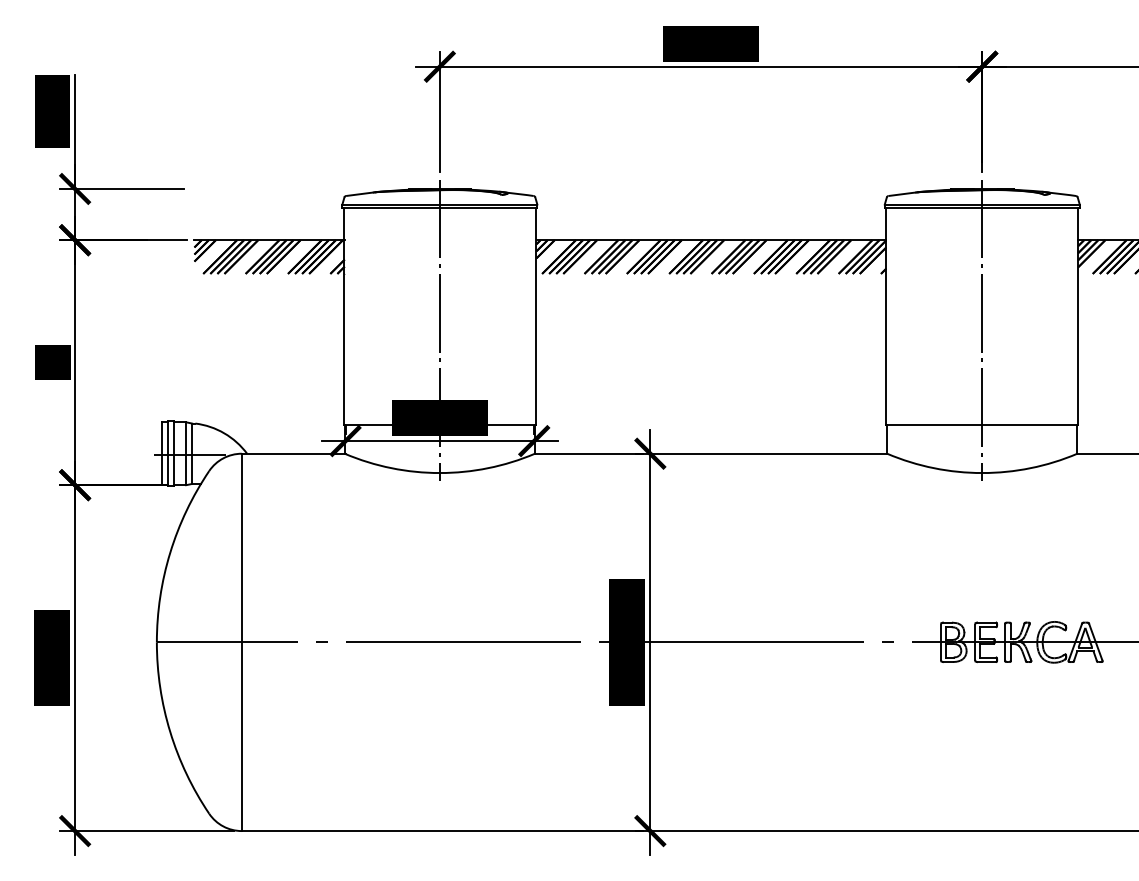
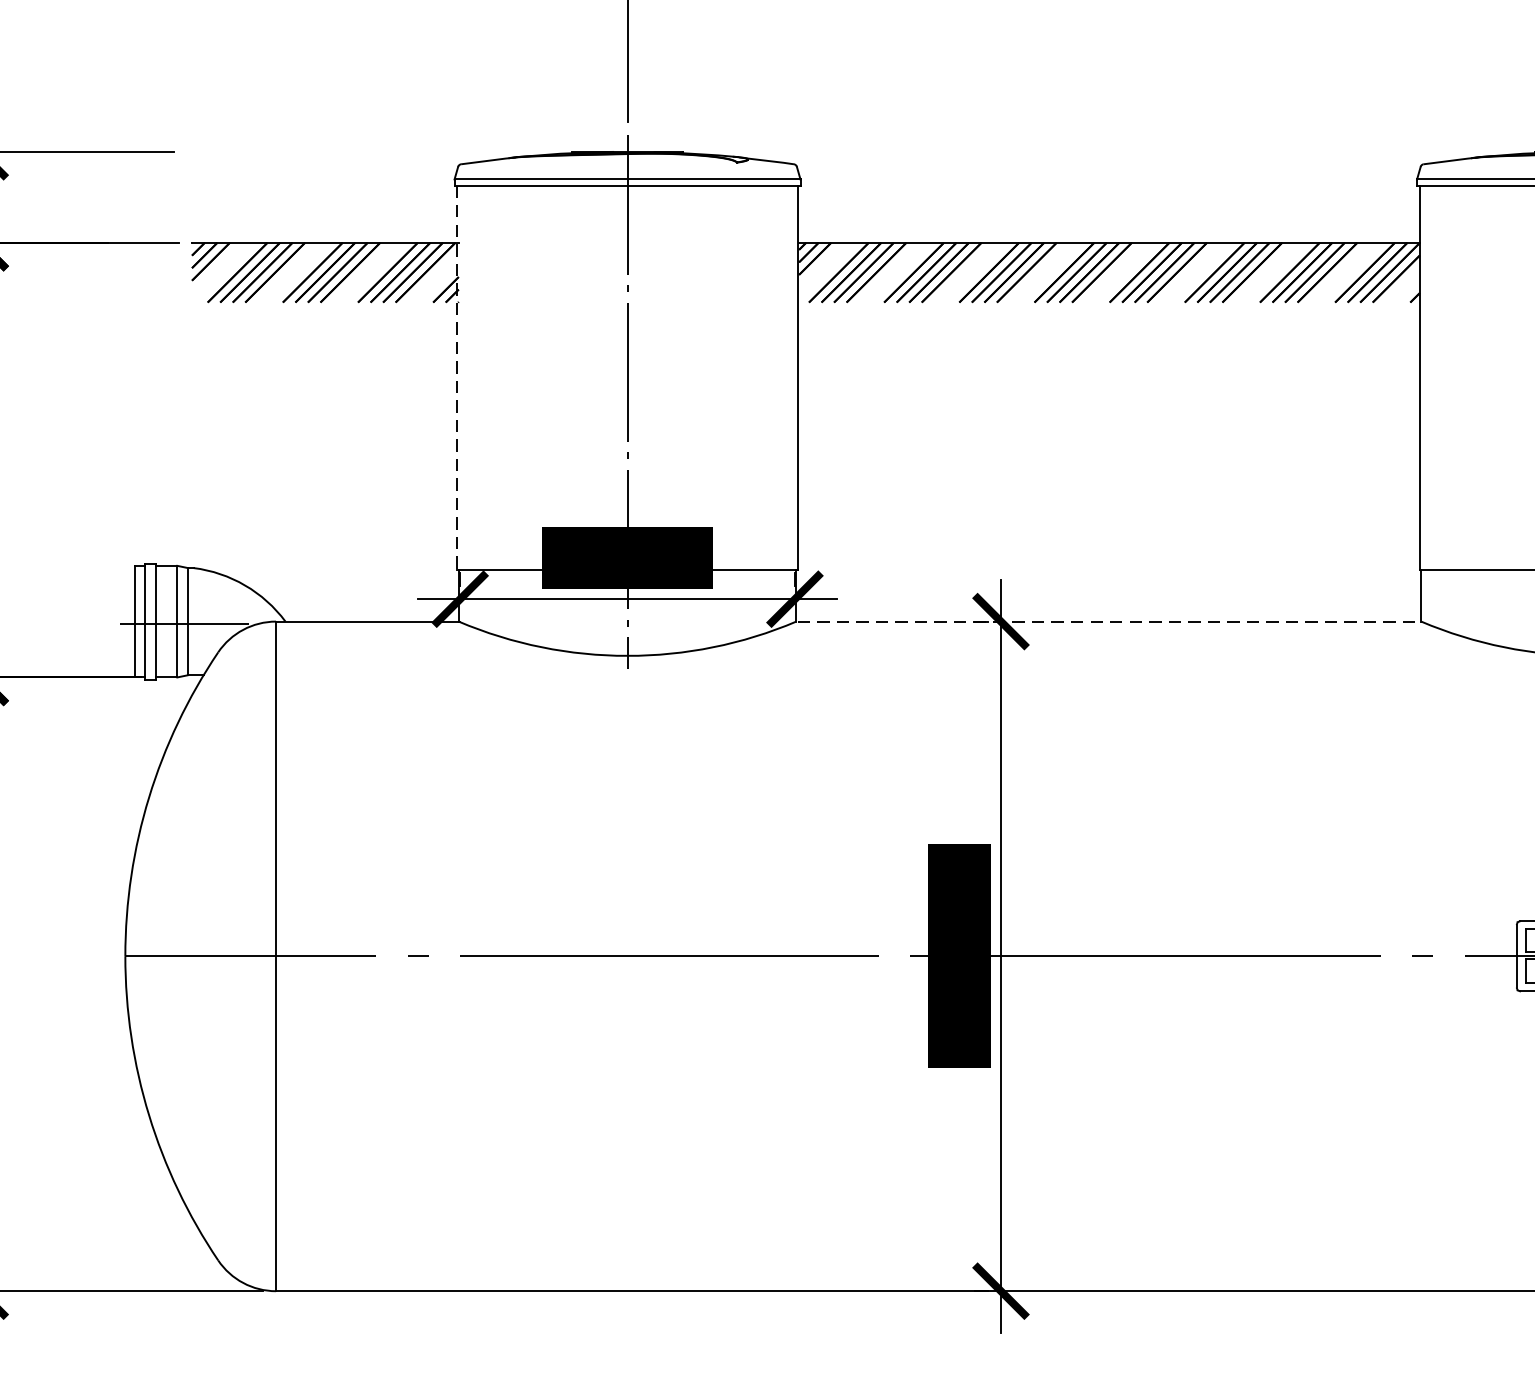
line: (343, 316) -> (456, 378), solid -> dashed
line: (711, 453) -> (1109, 621), solid -> dashed

